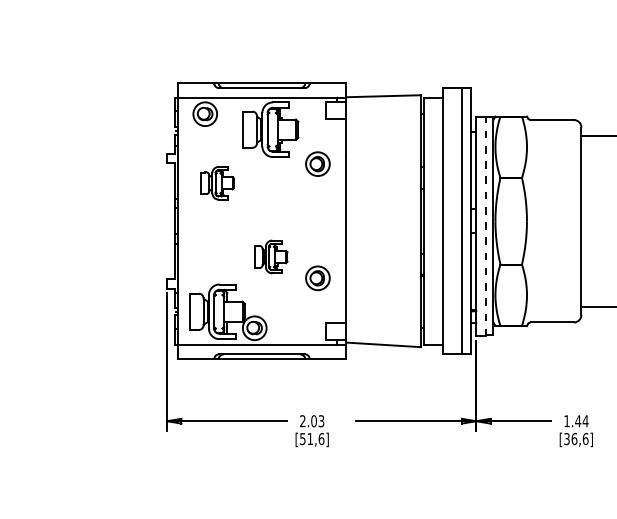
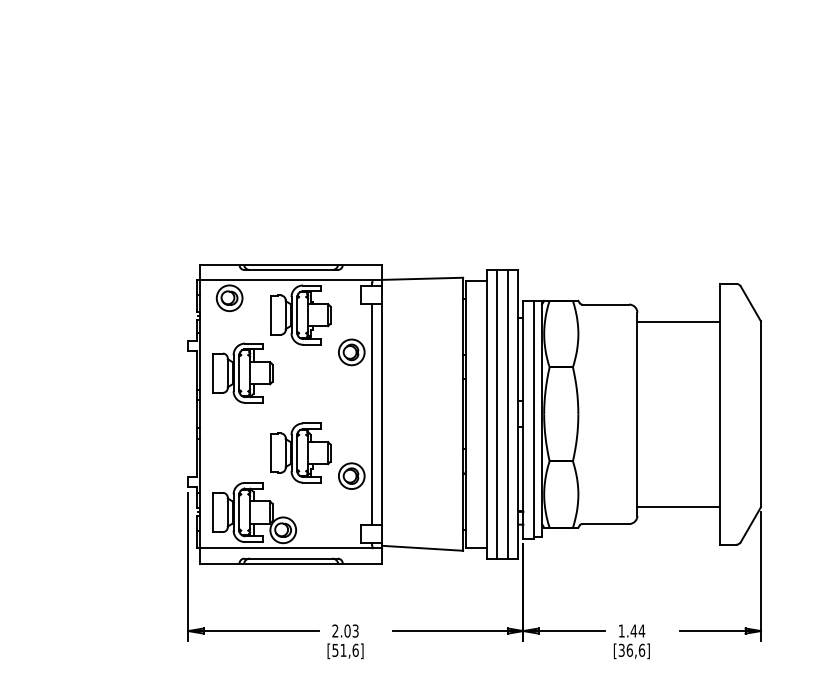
part: (217, 182) -> (242, 372), size x1.67
line: (337, 220) -> (372, 413), added
line: (452, 220) -> (497, 413), added
line: (485, 226) -> (533, 419), dashed -> solid
part: (270, 256) -> (300, 452), size x1.67

